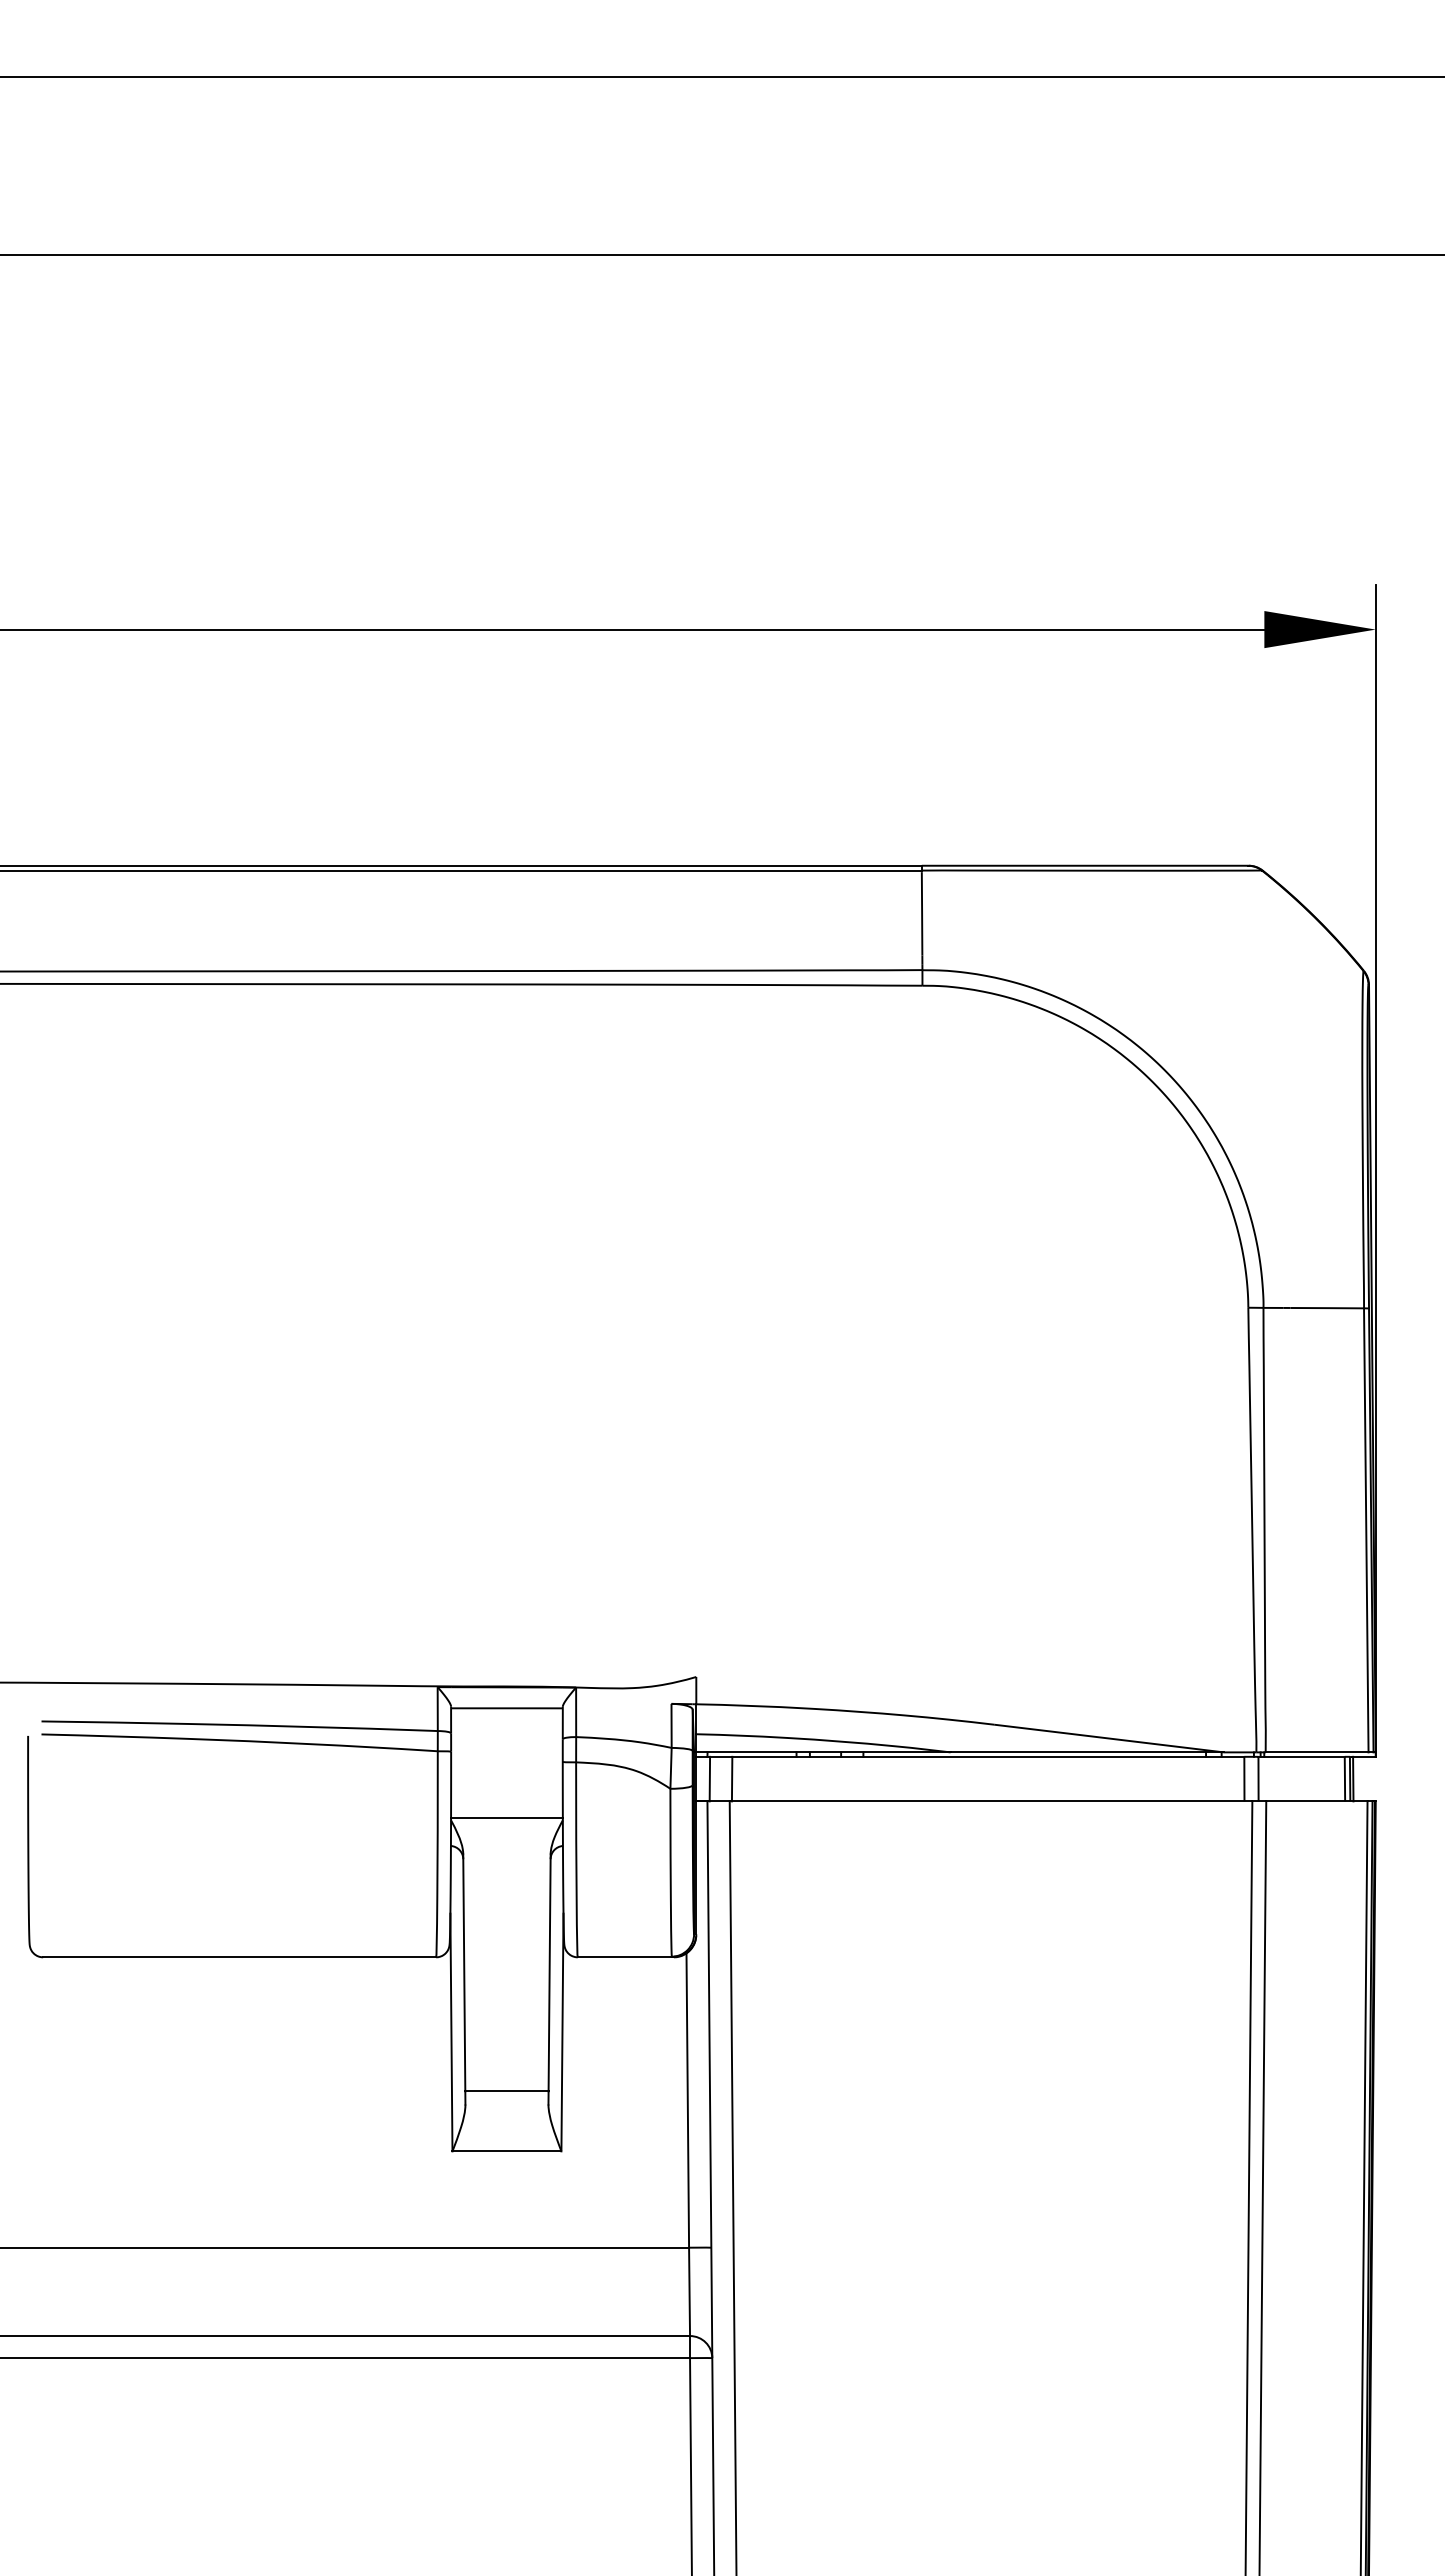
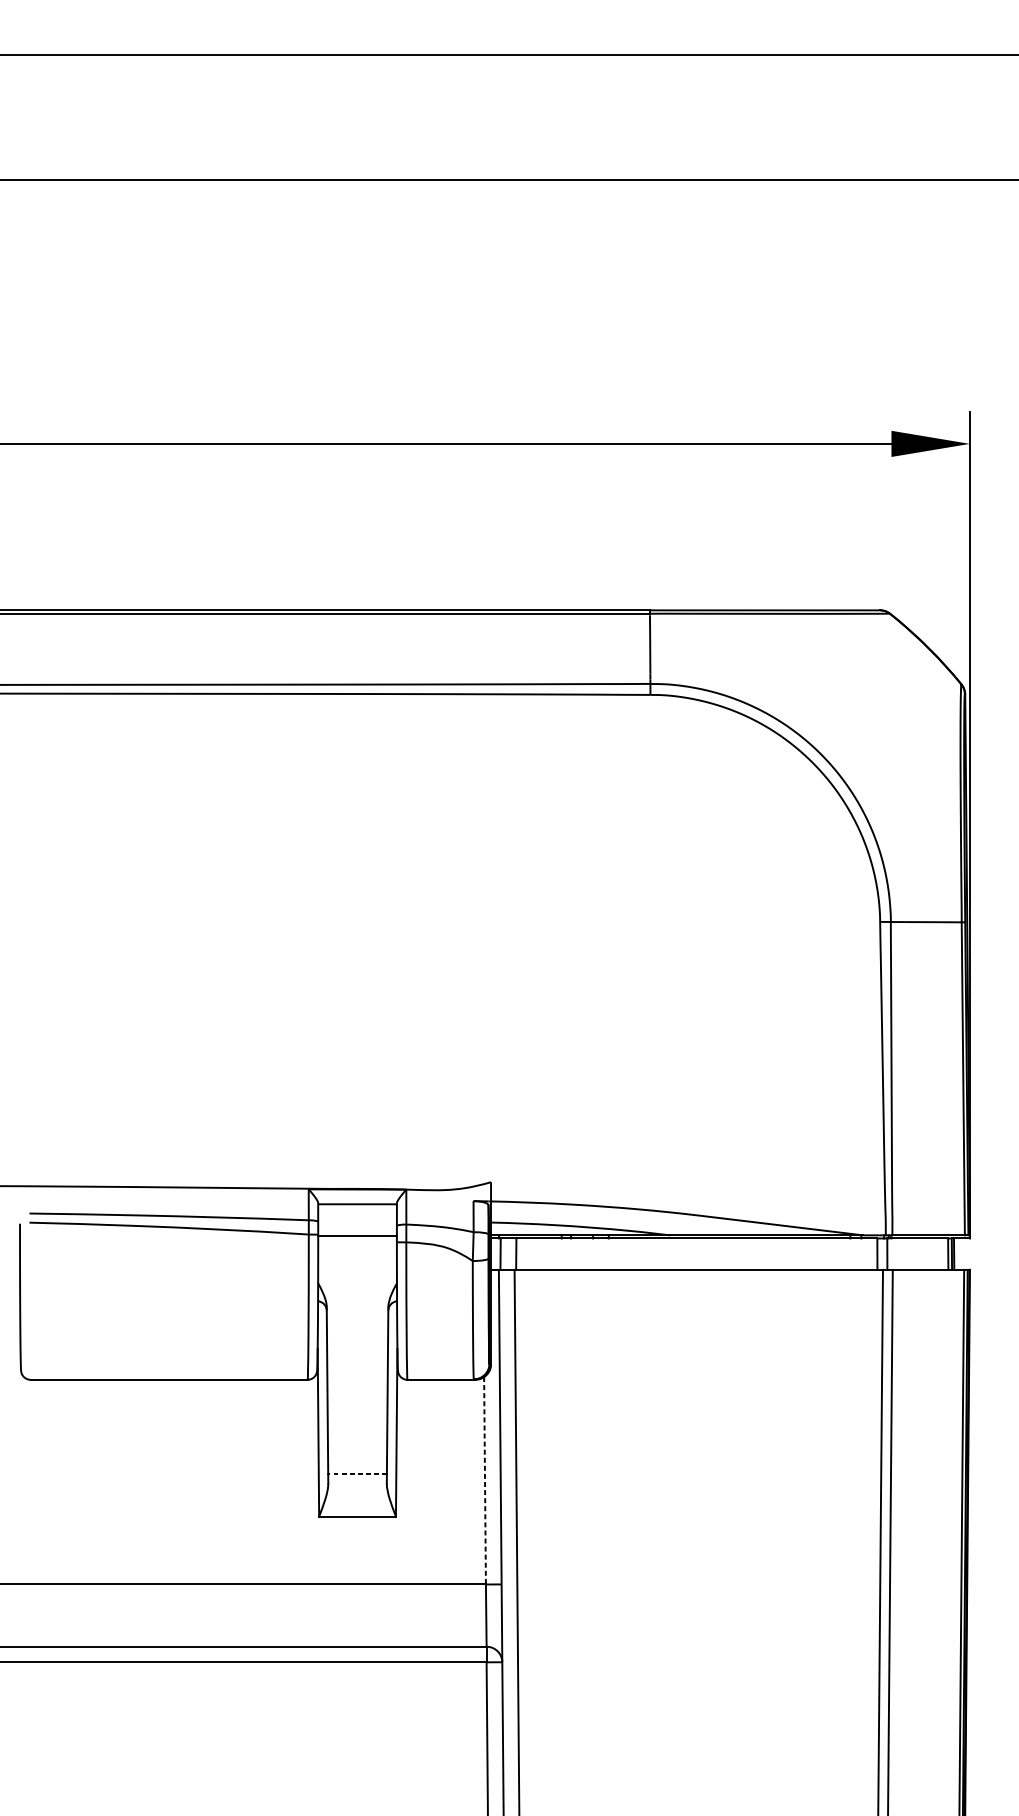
line: (506, 1817) -> (357, 1235), moved
line: (506, 2091) -> (357, 1474), solid -> dashed
line: (687, 2101) -> (484, 1481), solid -> dashed

